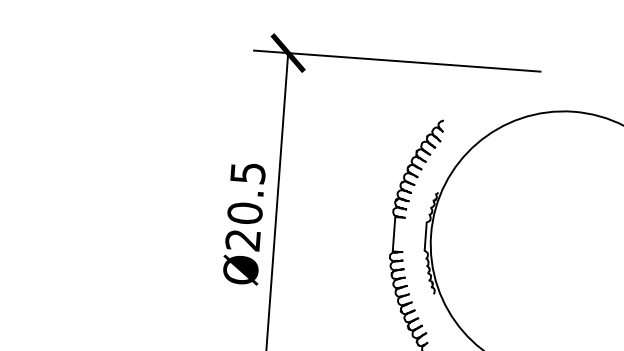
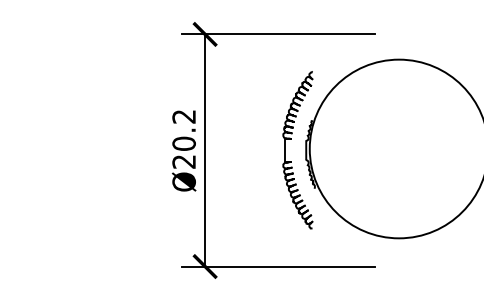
text: (247, 172) -> (183, 116), Ø20.5 -> Ø20.2

